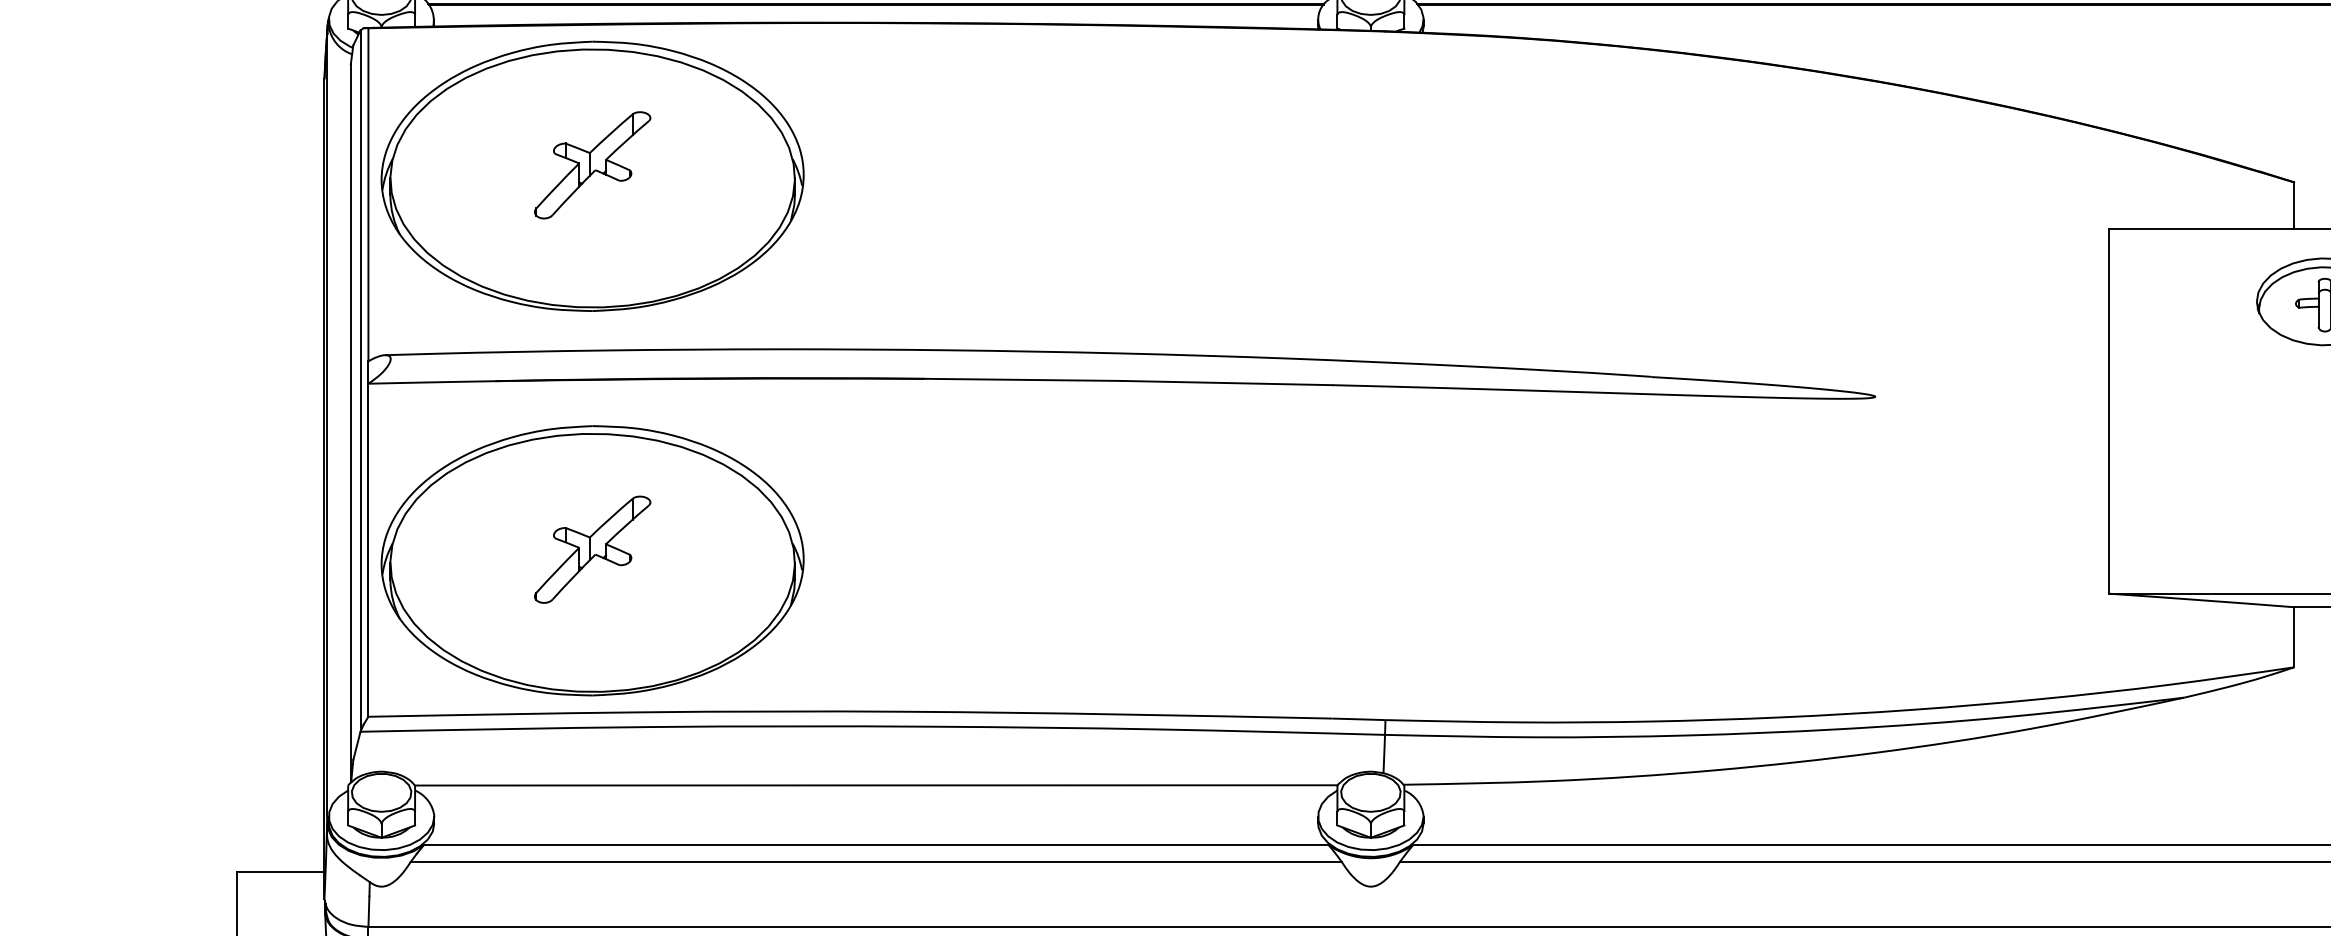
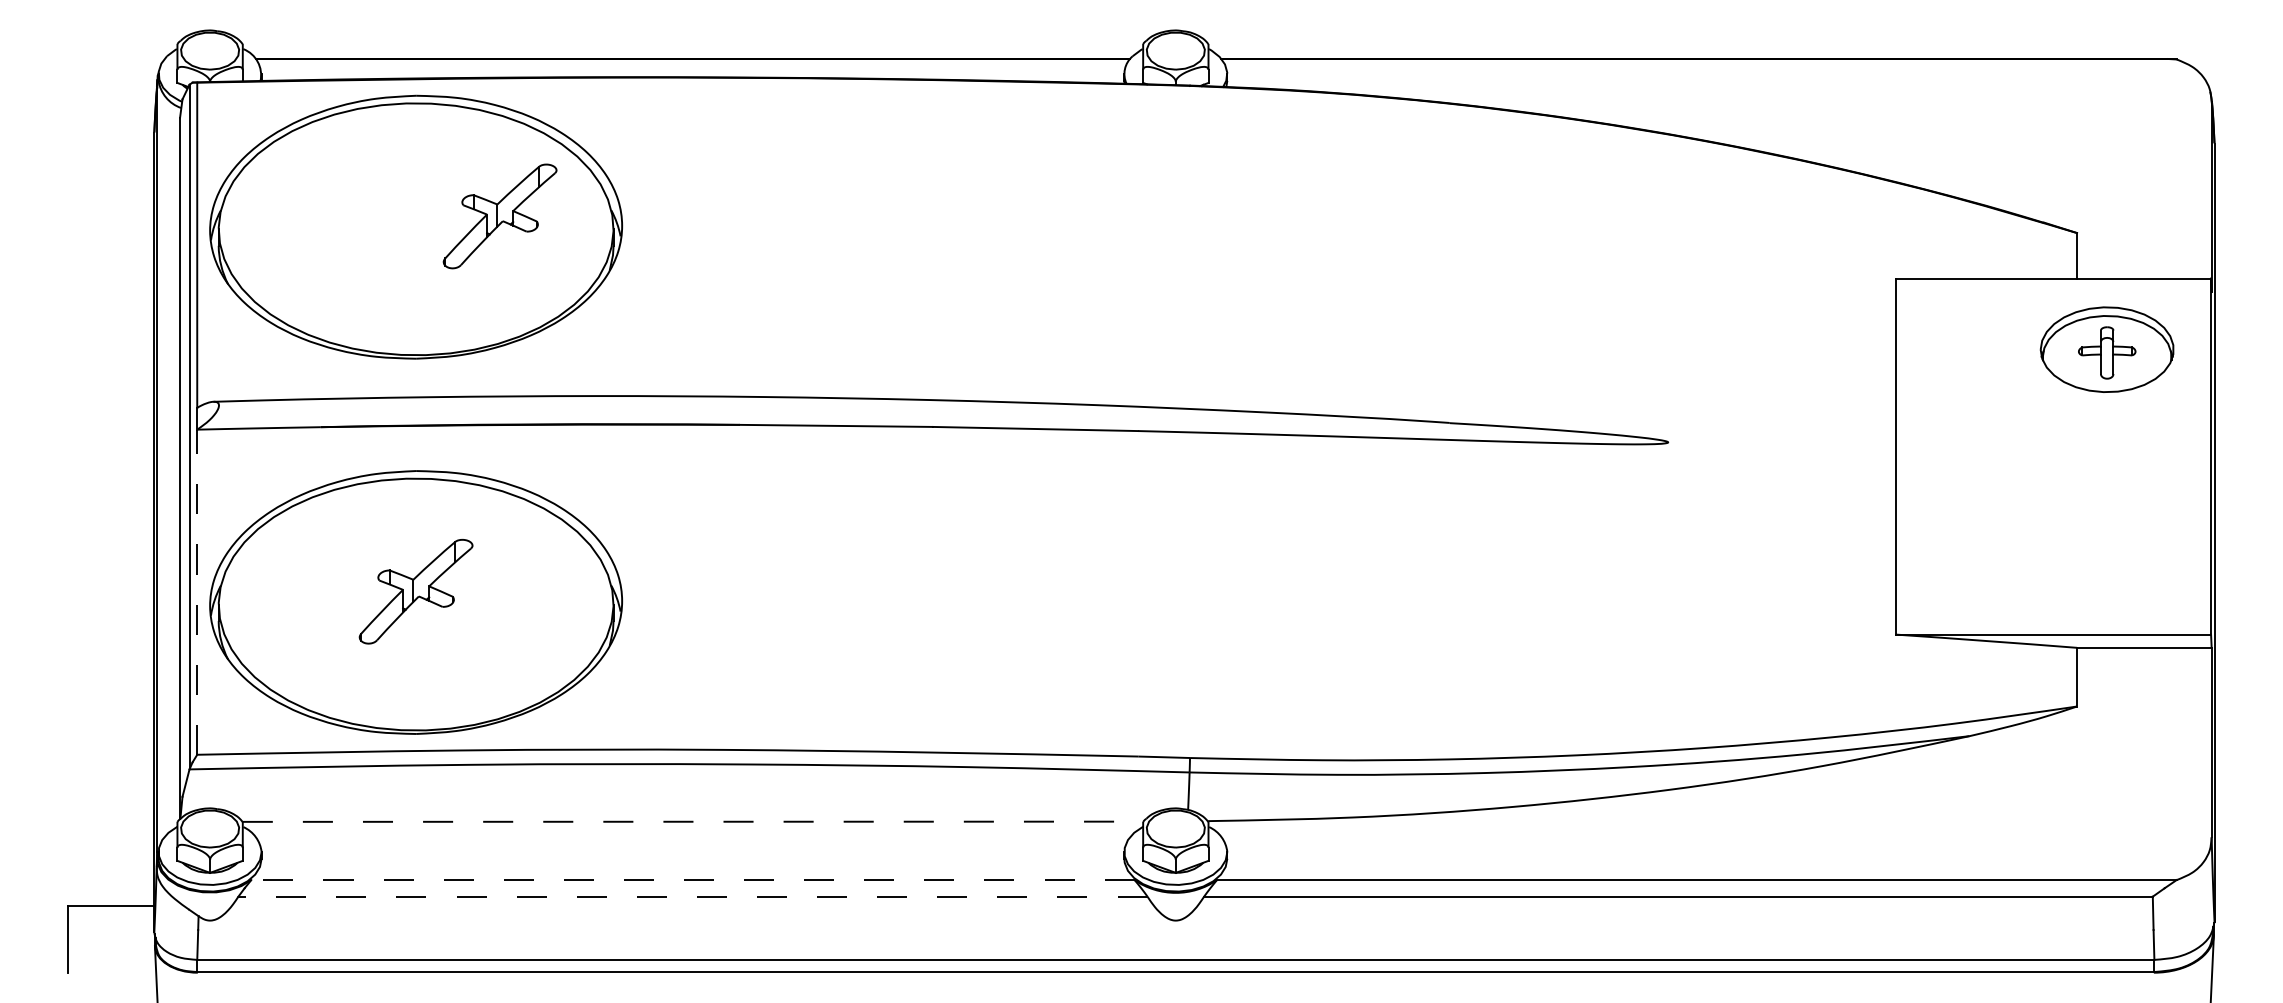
part: (592, 165) -> (499, 216), moved
line: (368, 550) -> (197, 592), solid -> dashed
line: (876, 785) -> (693, 821), solid -> dashed
line: (875, 845) -> (692, 880), solid -> dashed
line: (875, 861) -> (692, 896), solid -> dashed

